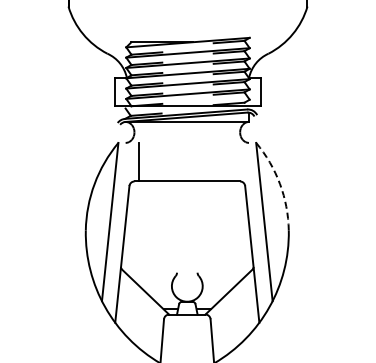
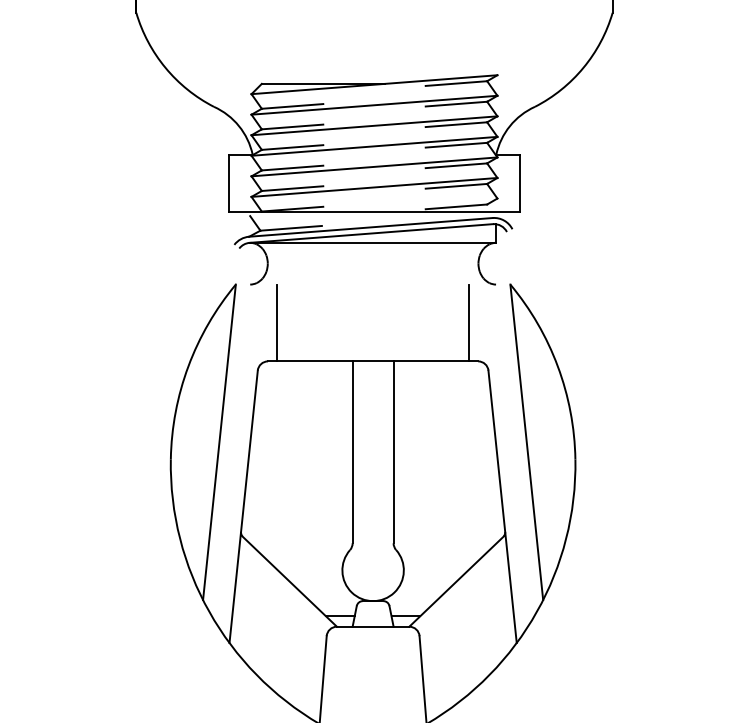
line: (235, 161) -> (469, 321), added
arc: (279, 183) -> (556, 365), dashed -> solid
line: (177, 226) -> (353, 451), added
line: (197, 226) -> (393, 451), added

